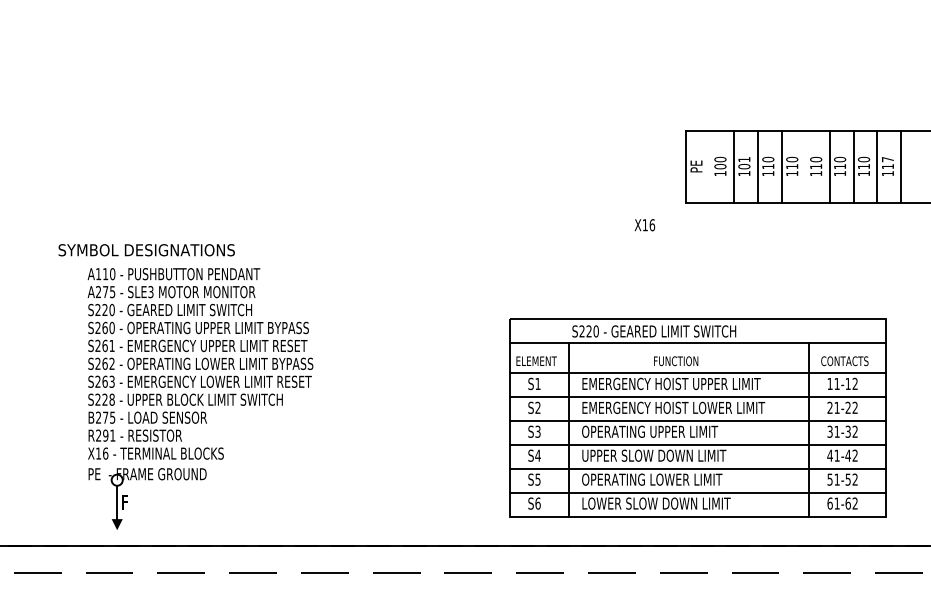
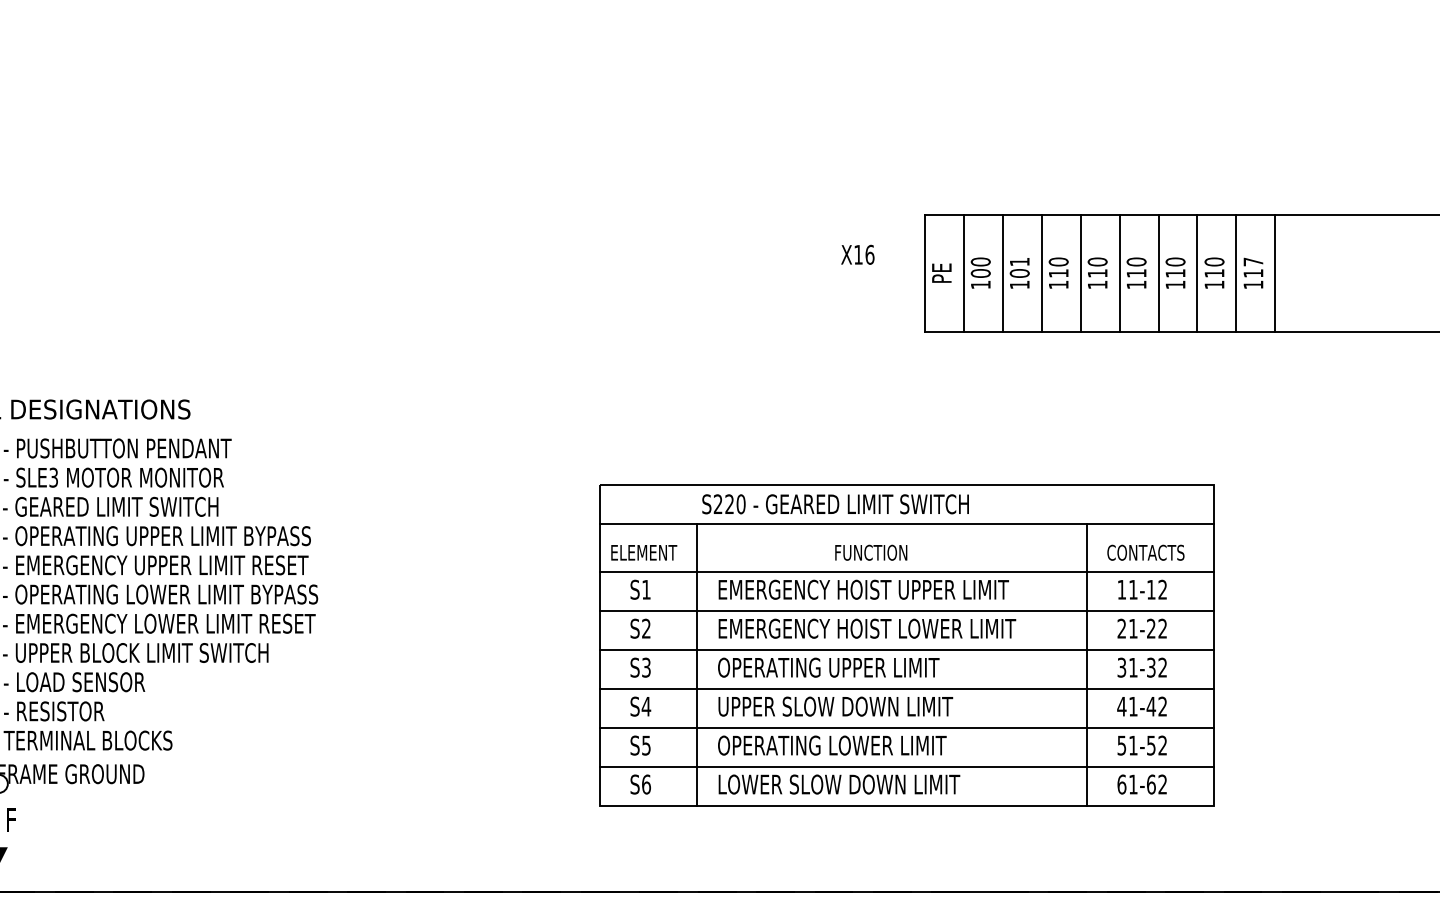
line: (709, 166) -> (962, 273), added
line: (805, 166) -> (1119, 273), added
text: (644, 225) -> (857, 255), moved
part: (697, 417) -> (906, 644), moved

